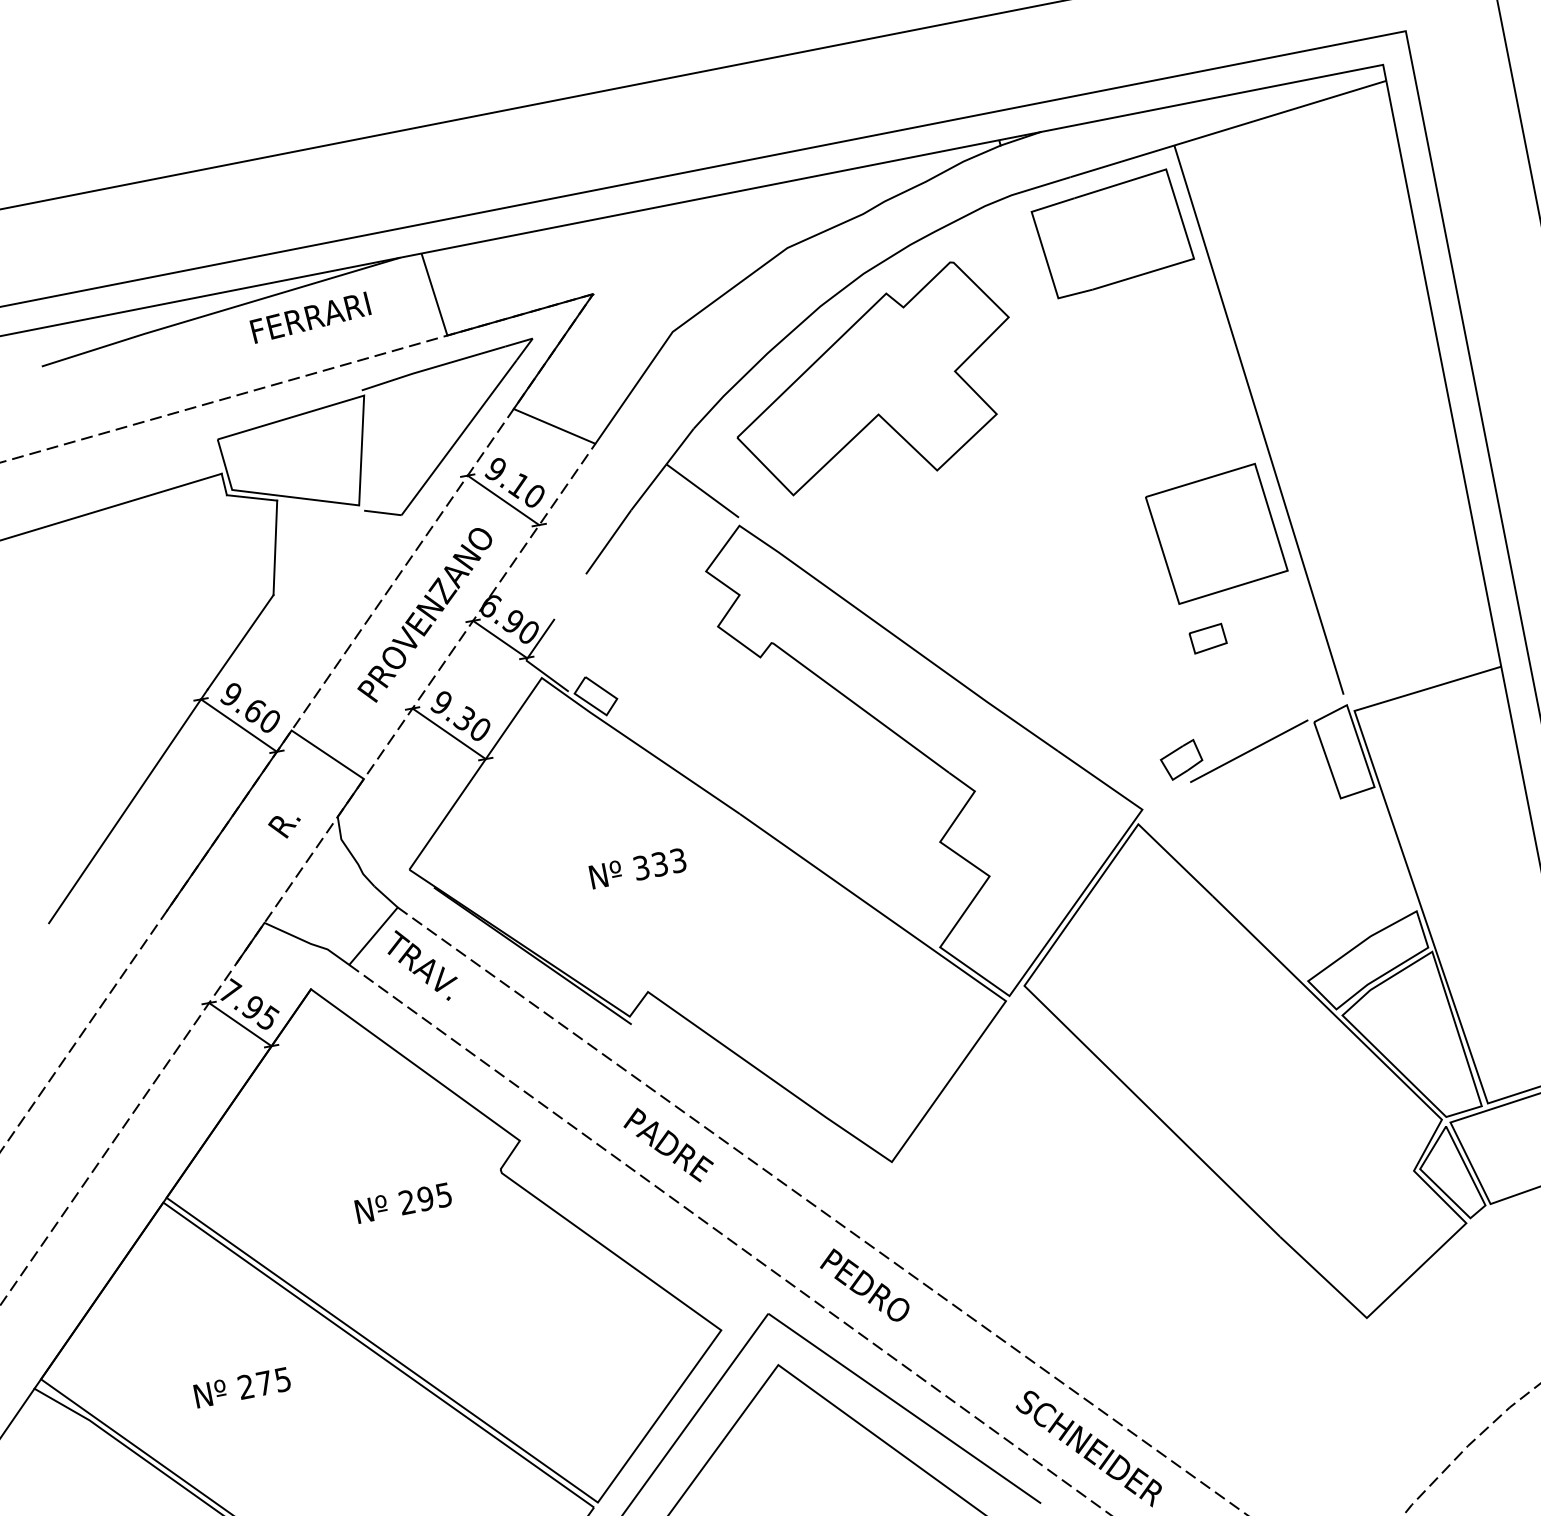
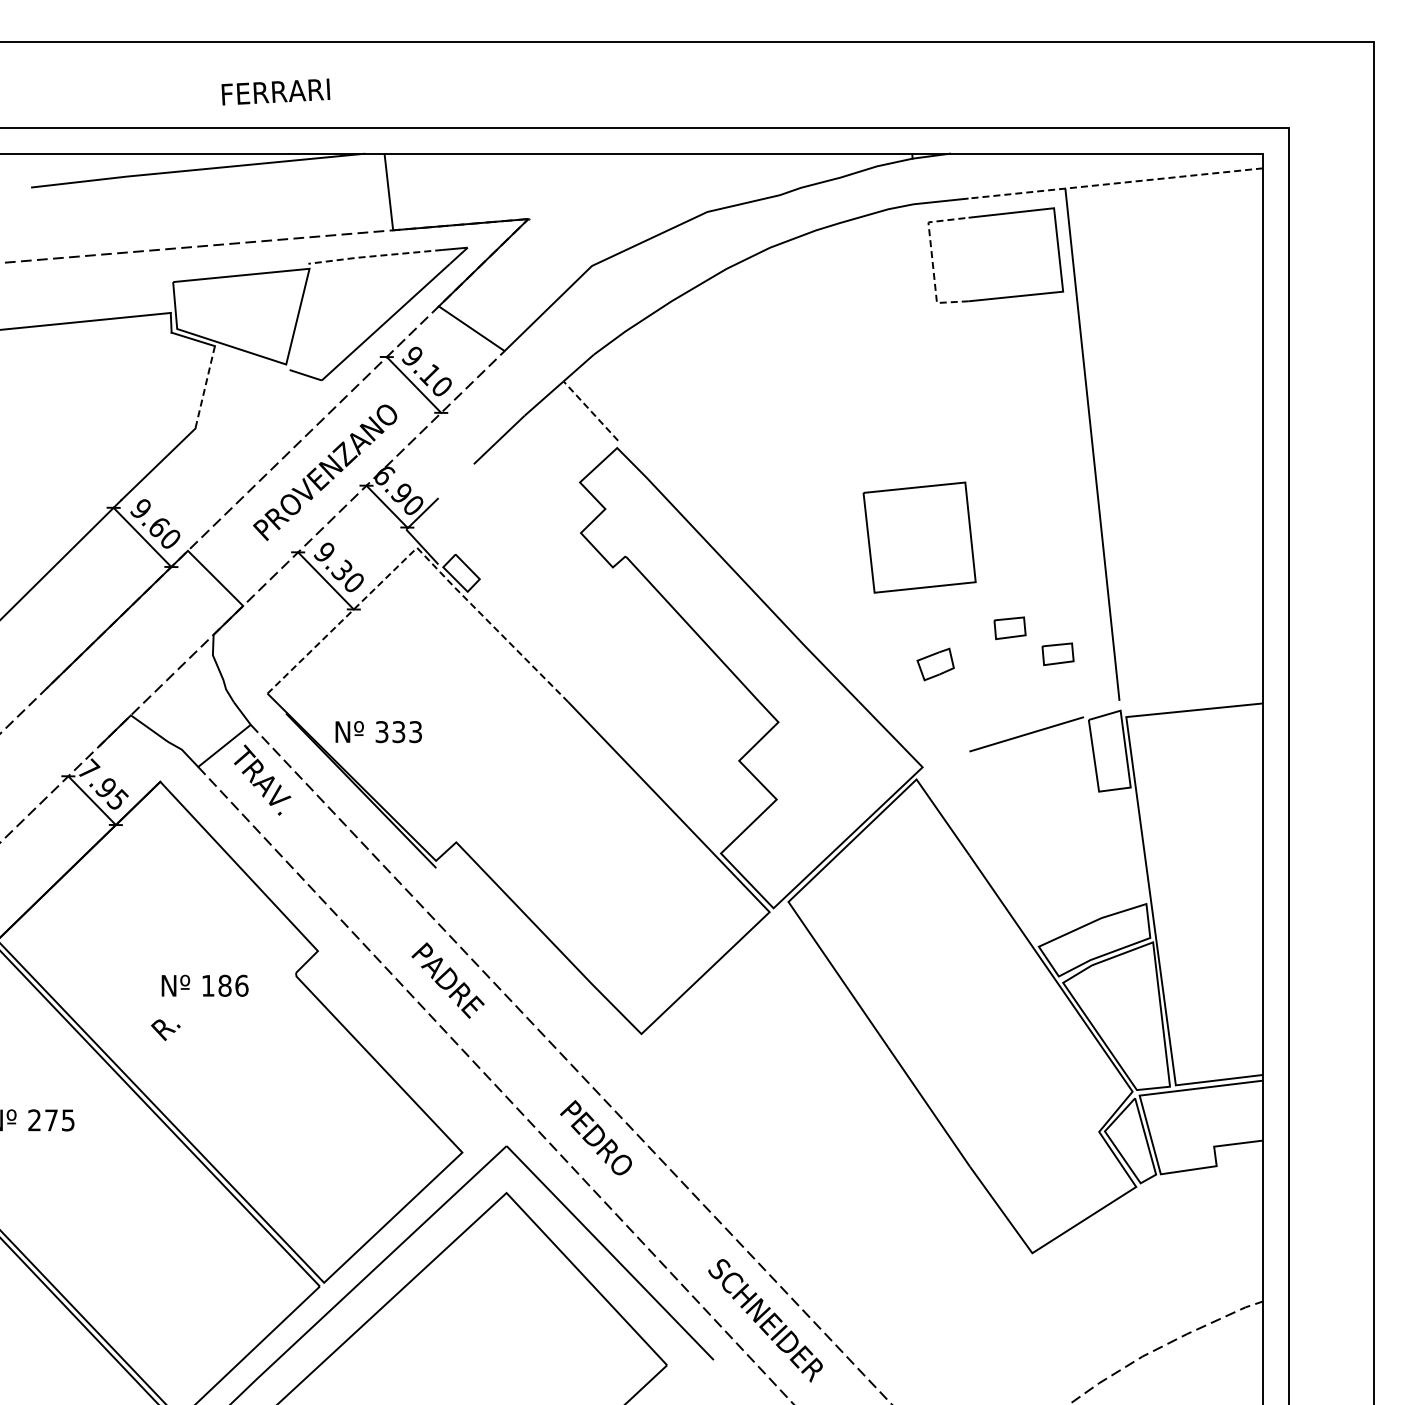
line: (1228, 129) -> (1115, 183), solid -> dashed
line: (1043, 249) -> (932, 257), solid -> dashed
text: (310, 317) -> (275, 91), moved
line: (432, 368) -> (374, 256), solid -> dashed
part: (873, 380) -> (760, 343), removed
line: (702, 490) -> (590, 410), solid -> dashed
part: (1216, 533) -> (919, 537), moved
line: (275, 547) -> (205, 387), solid -> dashed
part: (1265, 657) -> (1057, 654), added
line: (545, 680) -> (419, 550), solid -> dashed
part: (1181, 760) -> (935, 664), moved
text: (285, 826) -> (165, 1030), moved
text: (637, 869) -> (378, 732), moved
text: (424, 1198) -> (224, 985), 295 -> 186

